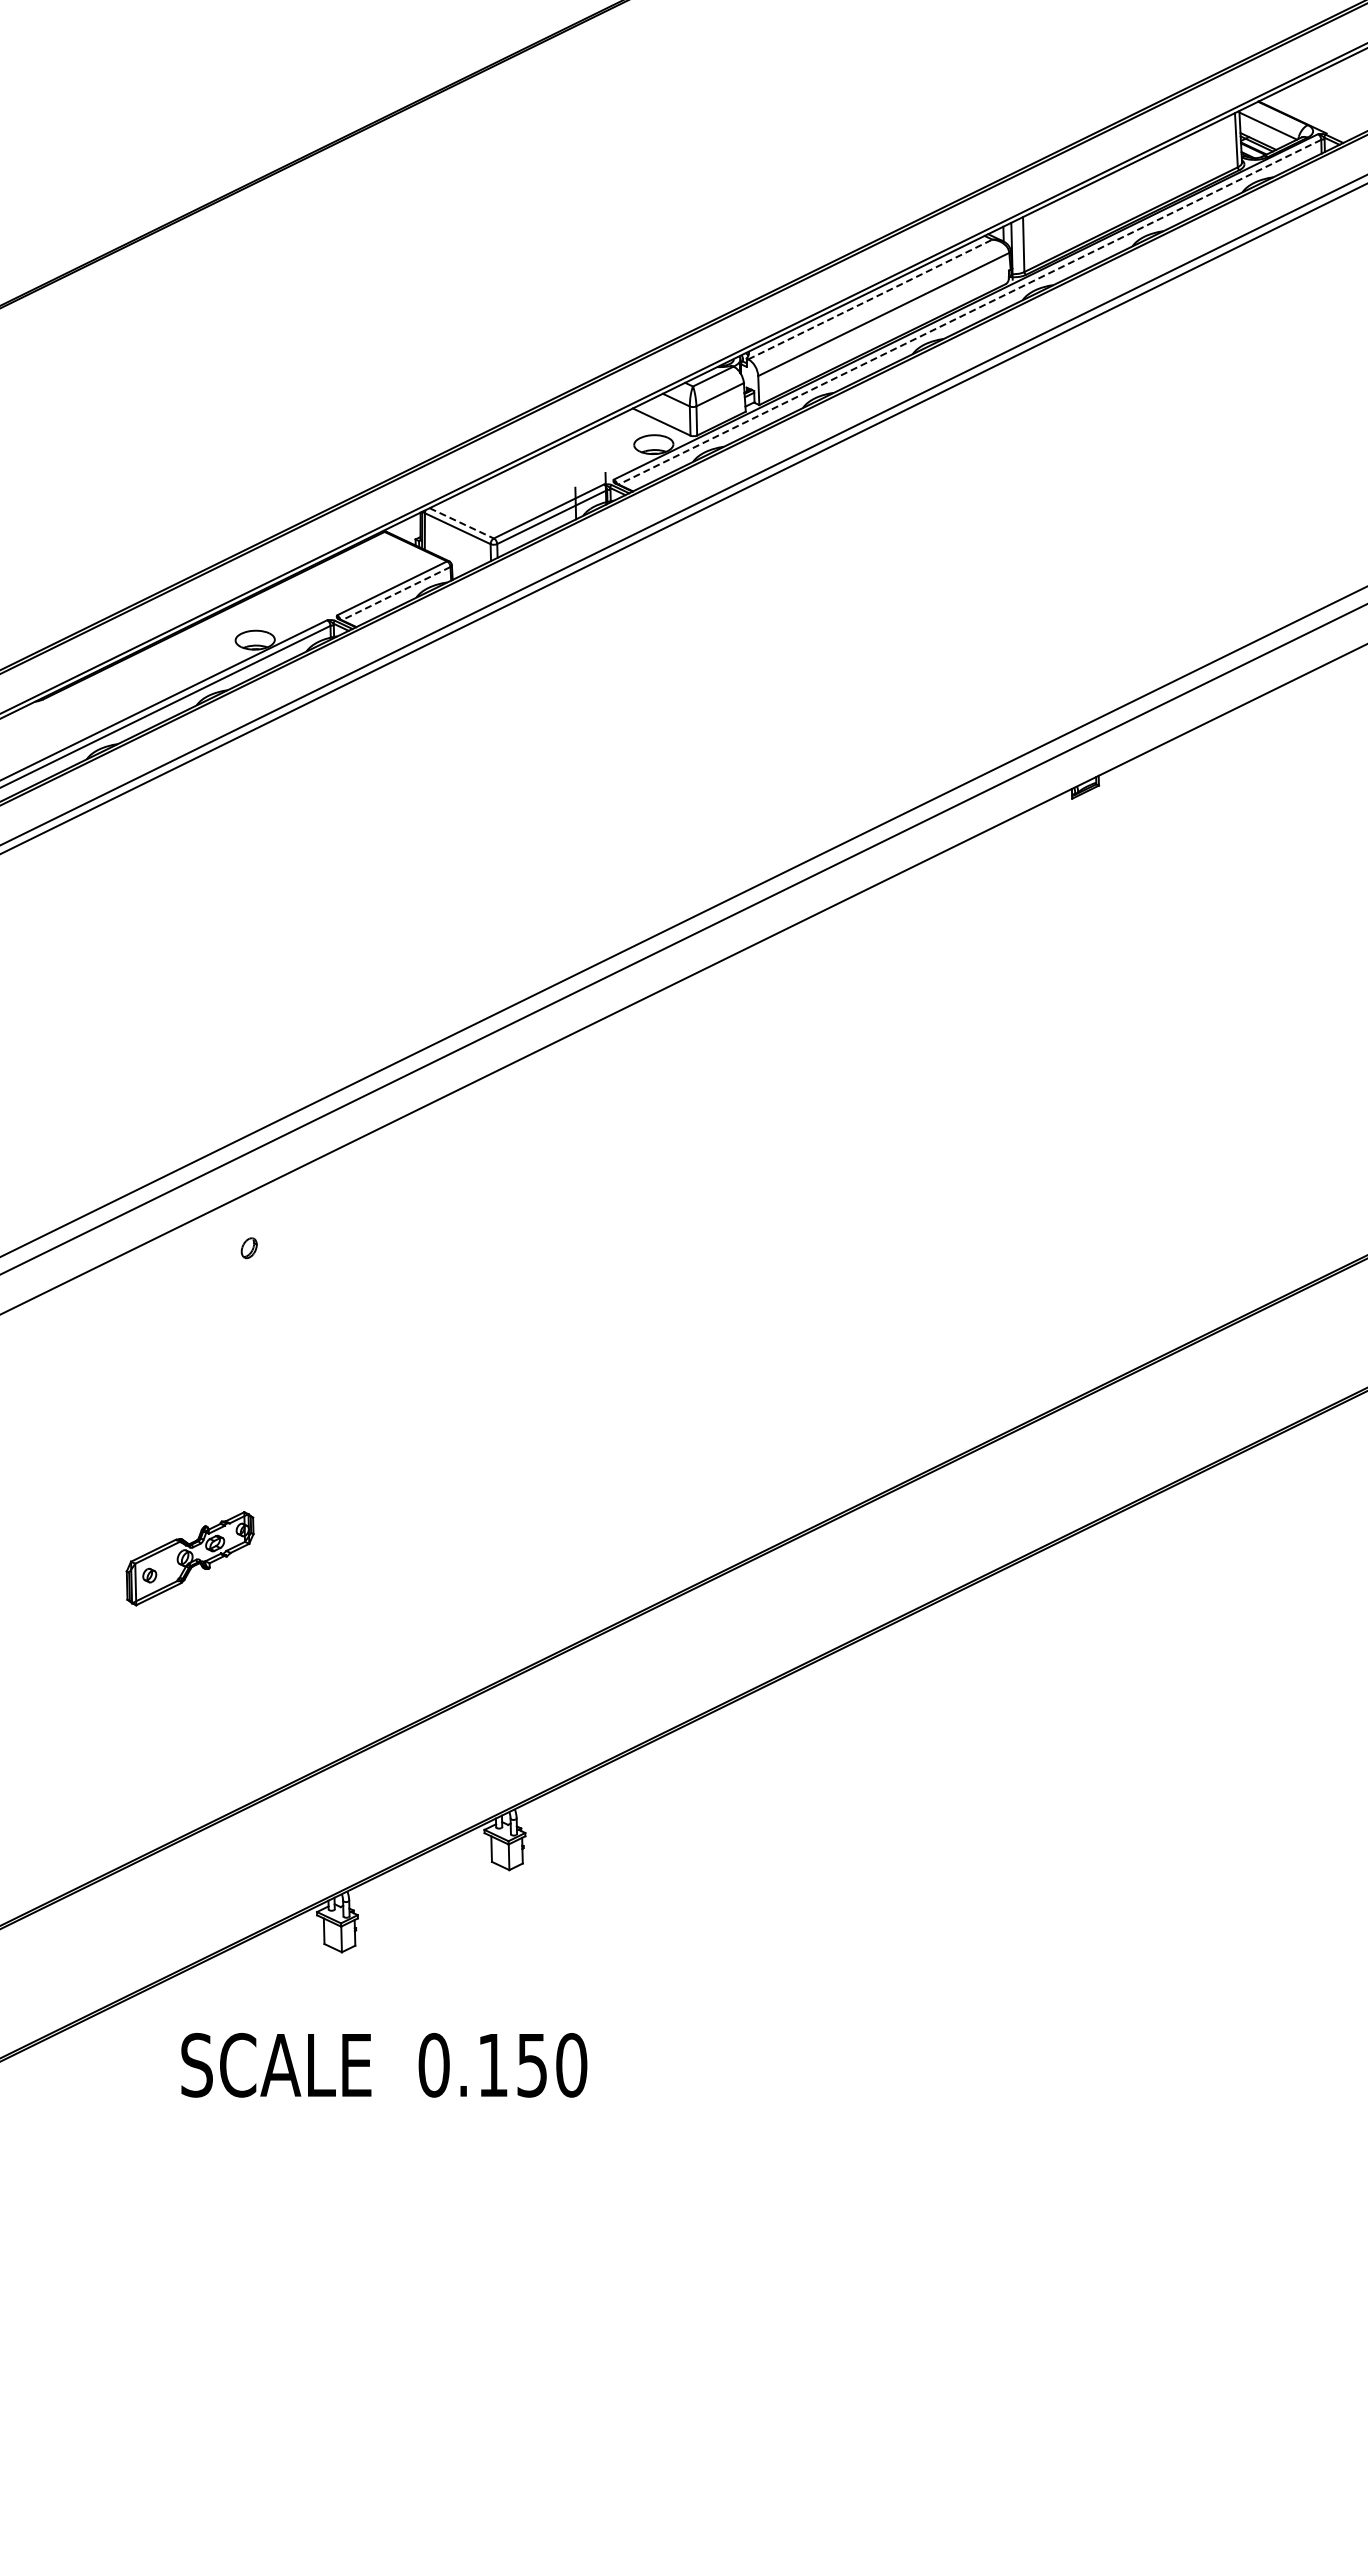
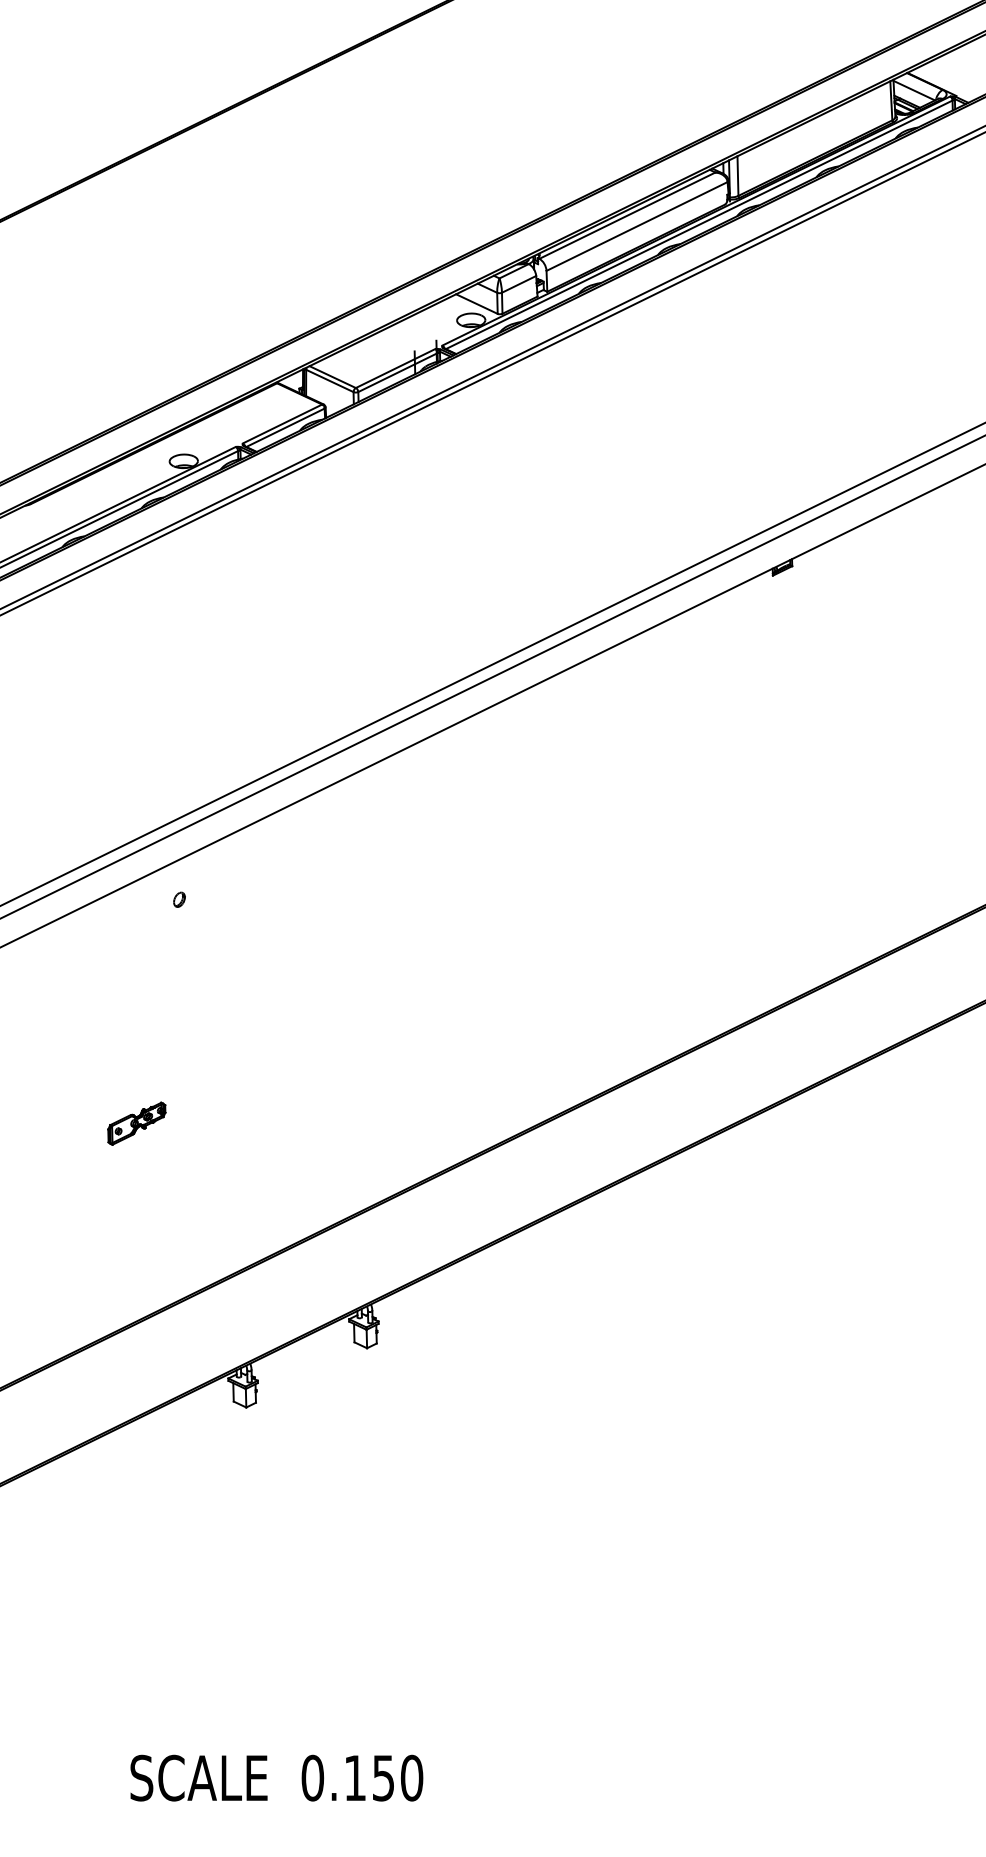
line: (870, 299) -> (627, 215), dashed -> solid
line: (969, 312) -> (698, 225), dashed -> solid
line: (462, 523) -> (333, 377), dashed -> solid
line: (395, 593) -> (284, 427), dashed -> solid
part: (189, 1558) -> (136, 1123), size x0.62
text: (384, 2065) -> (277, 1778), moved

